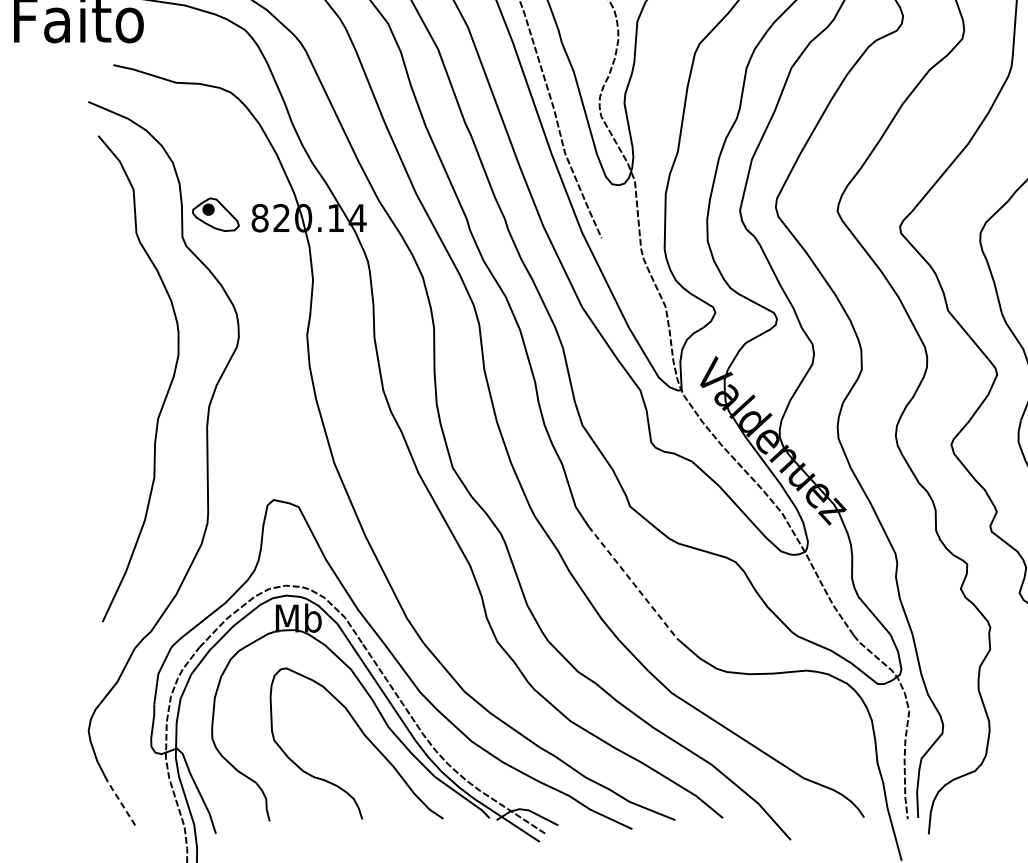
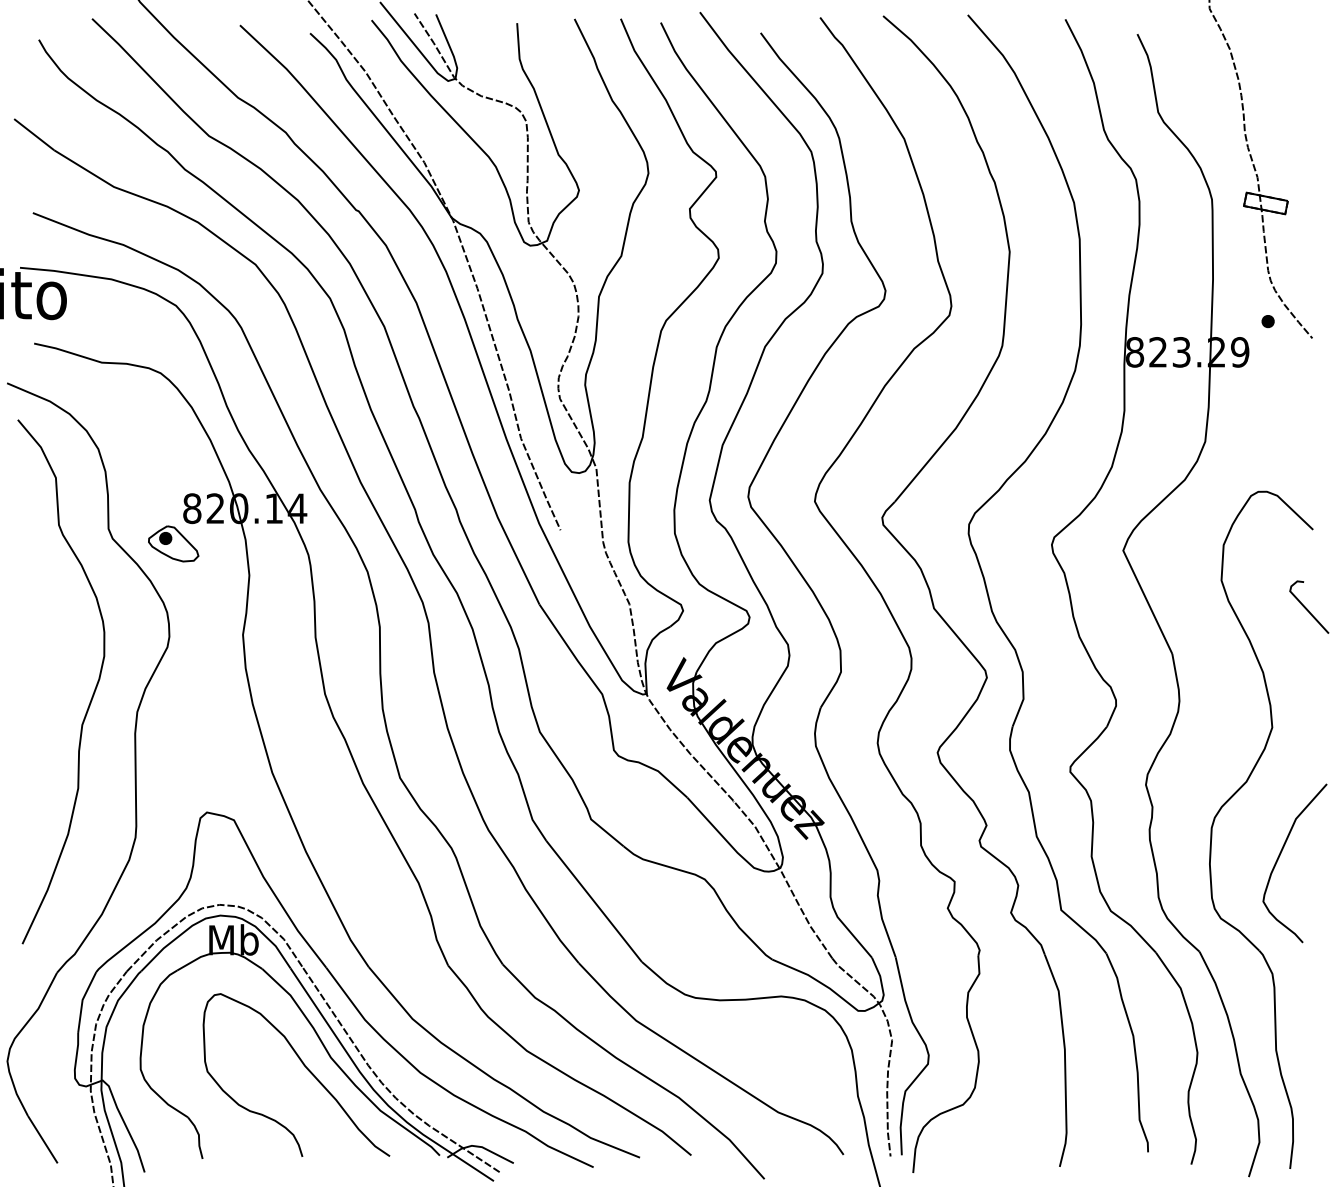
part: (215, 214) -> (173, 543), moved
line: (633, 582) -> (594, 901), dashed -> solid
line: (121, 803) -> (42, 1139), dashed -> solid

